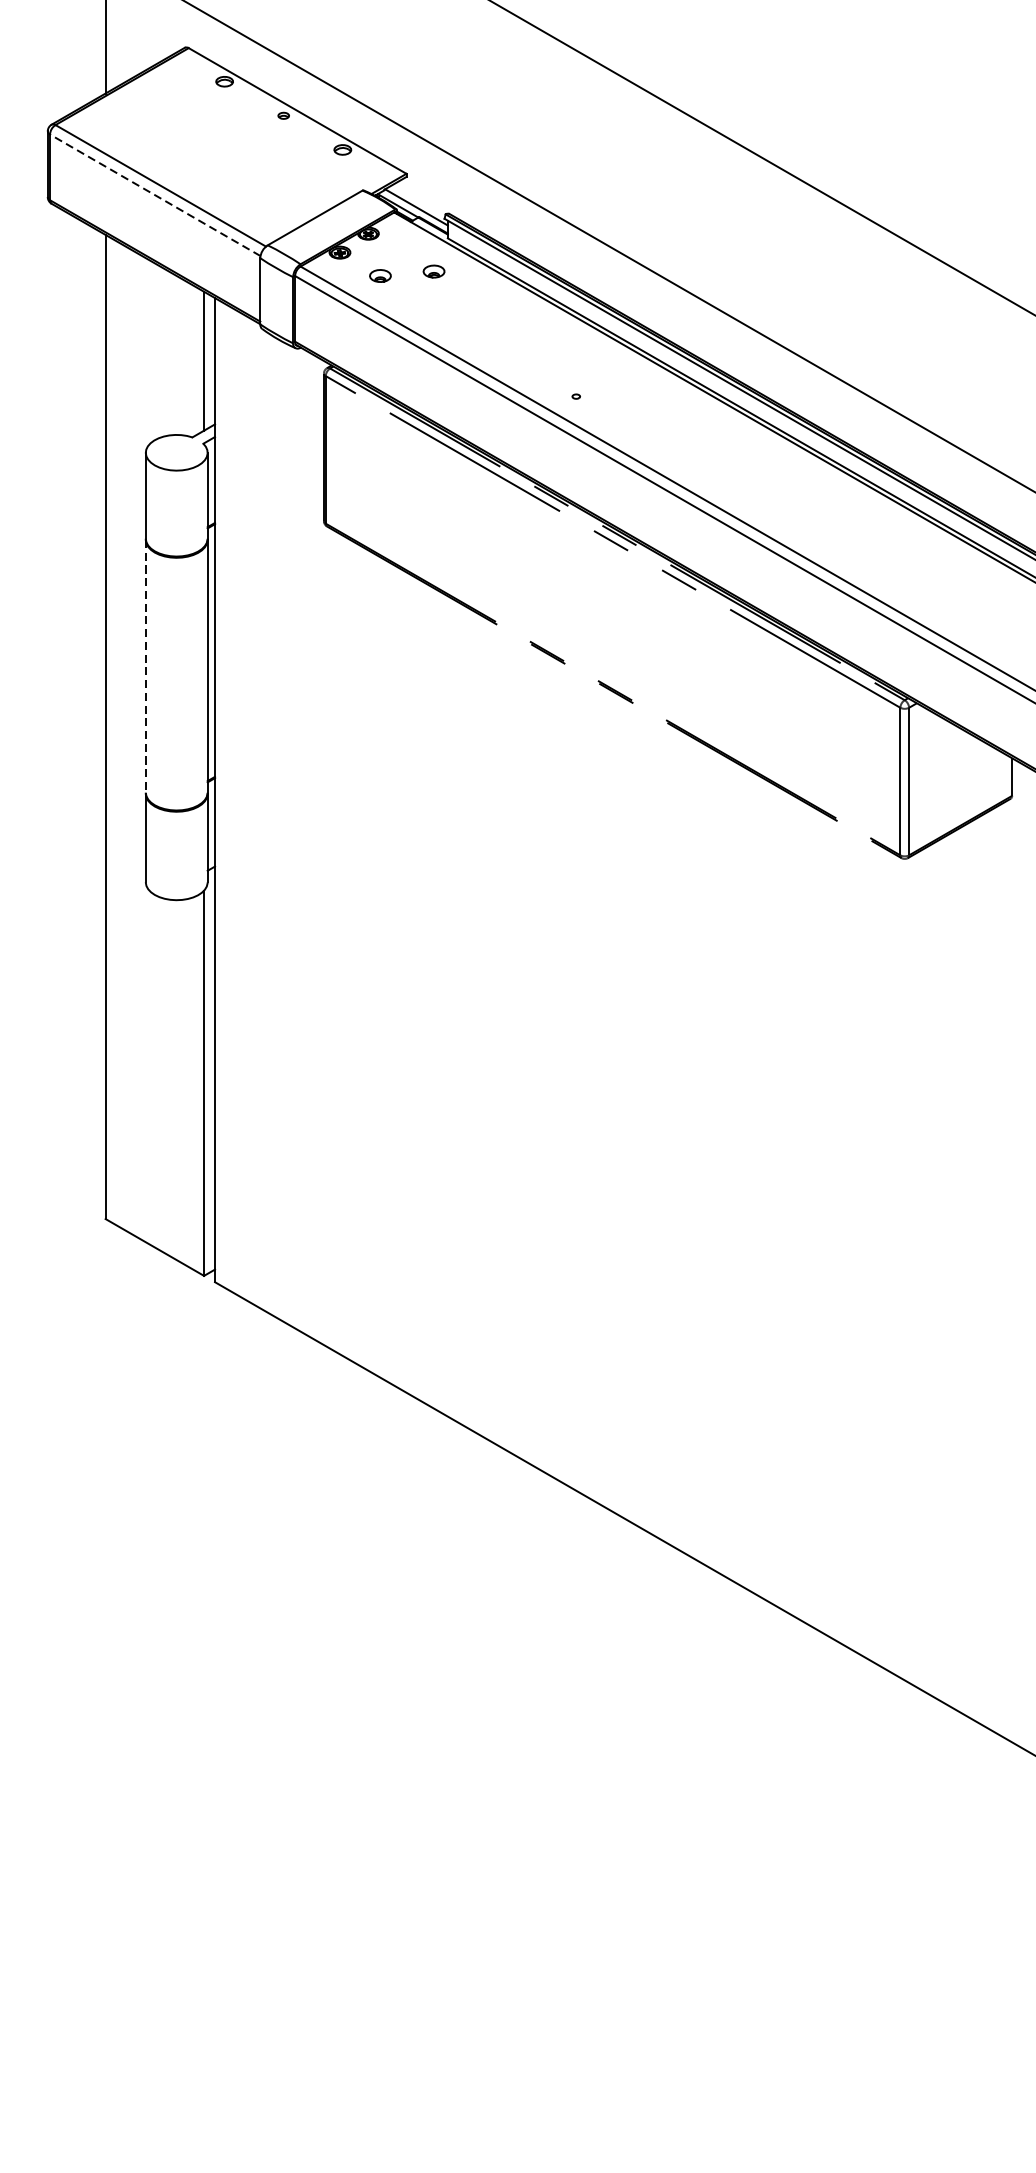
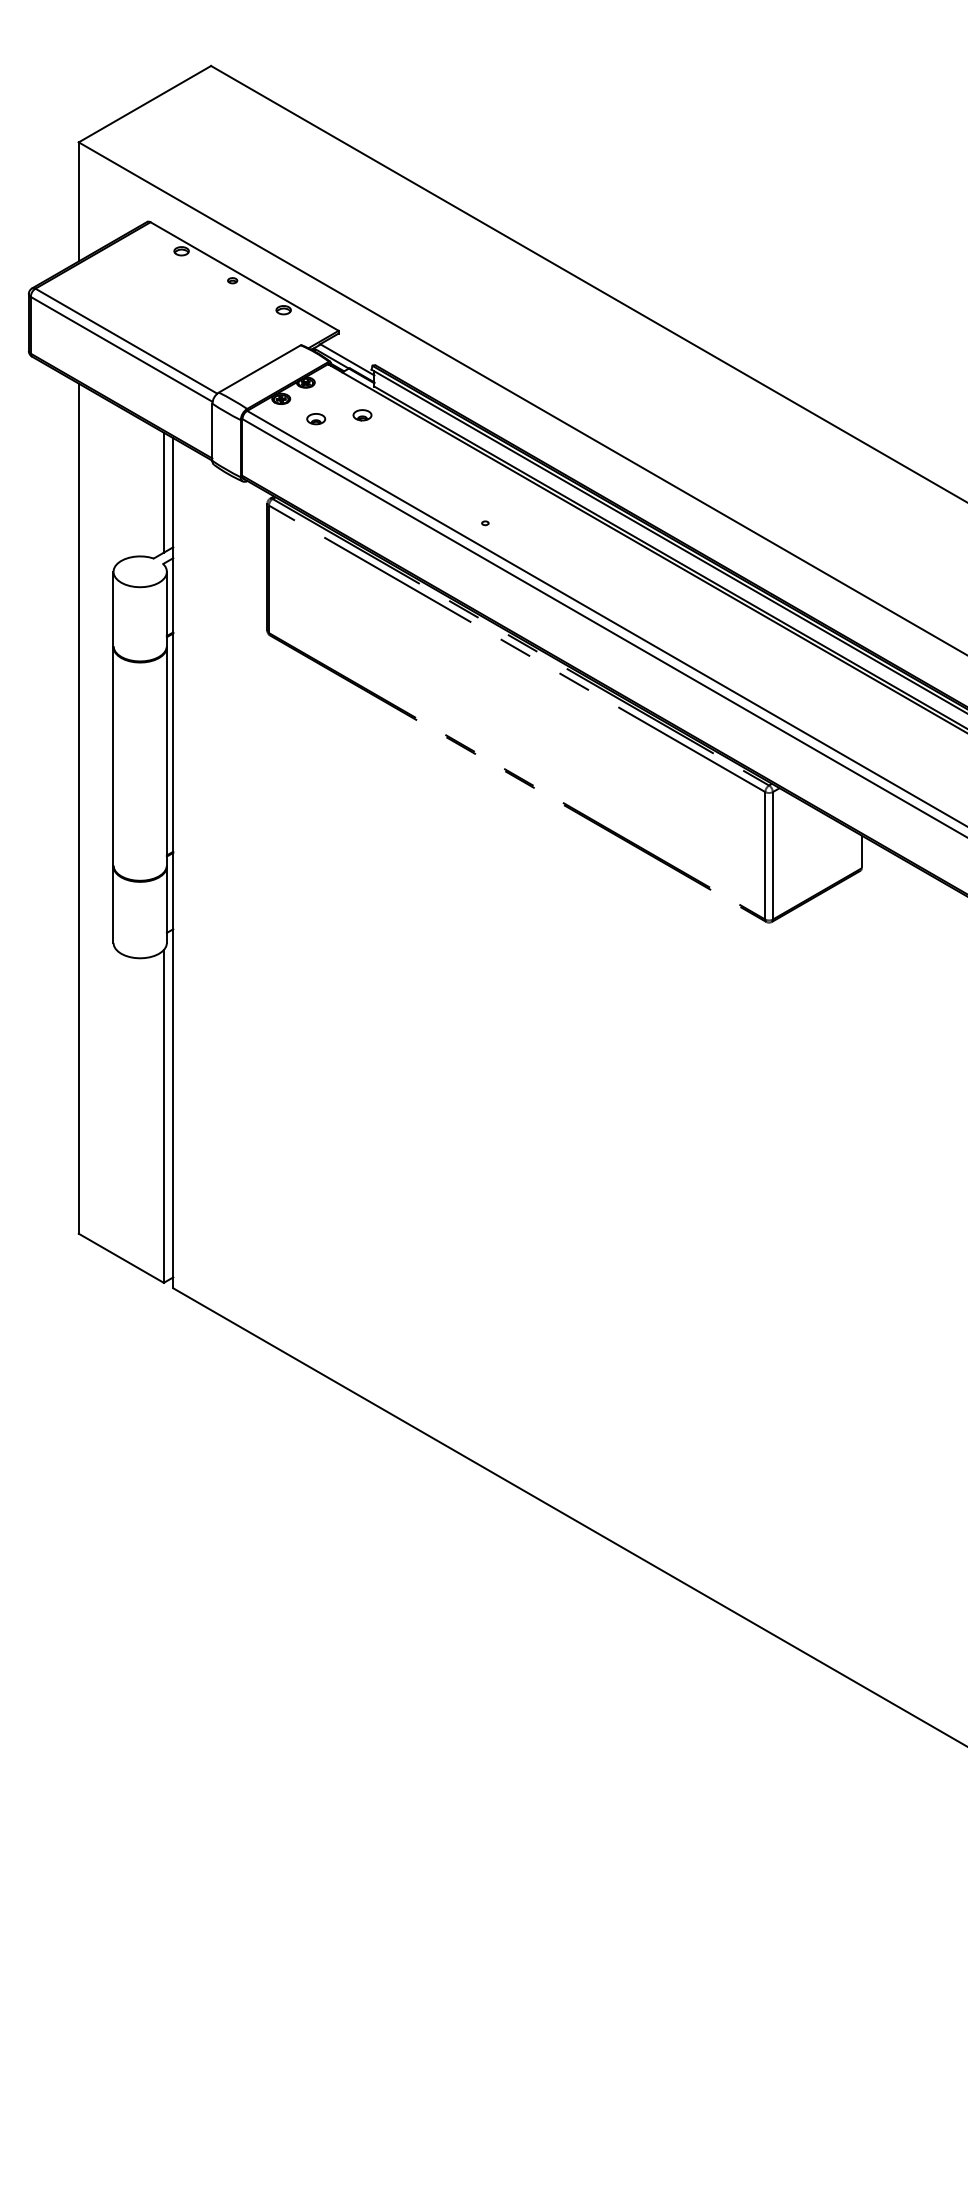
line: (155, 195) -> (121, 349), dashed -> solid
line: (145, 666) -> (113, 756), dashed -> solid

